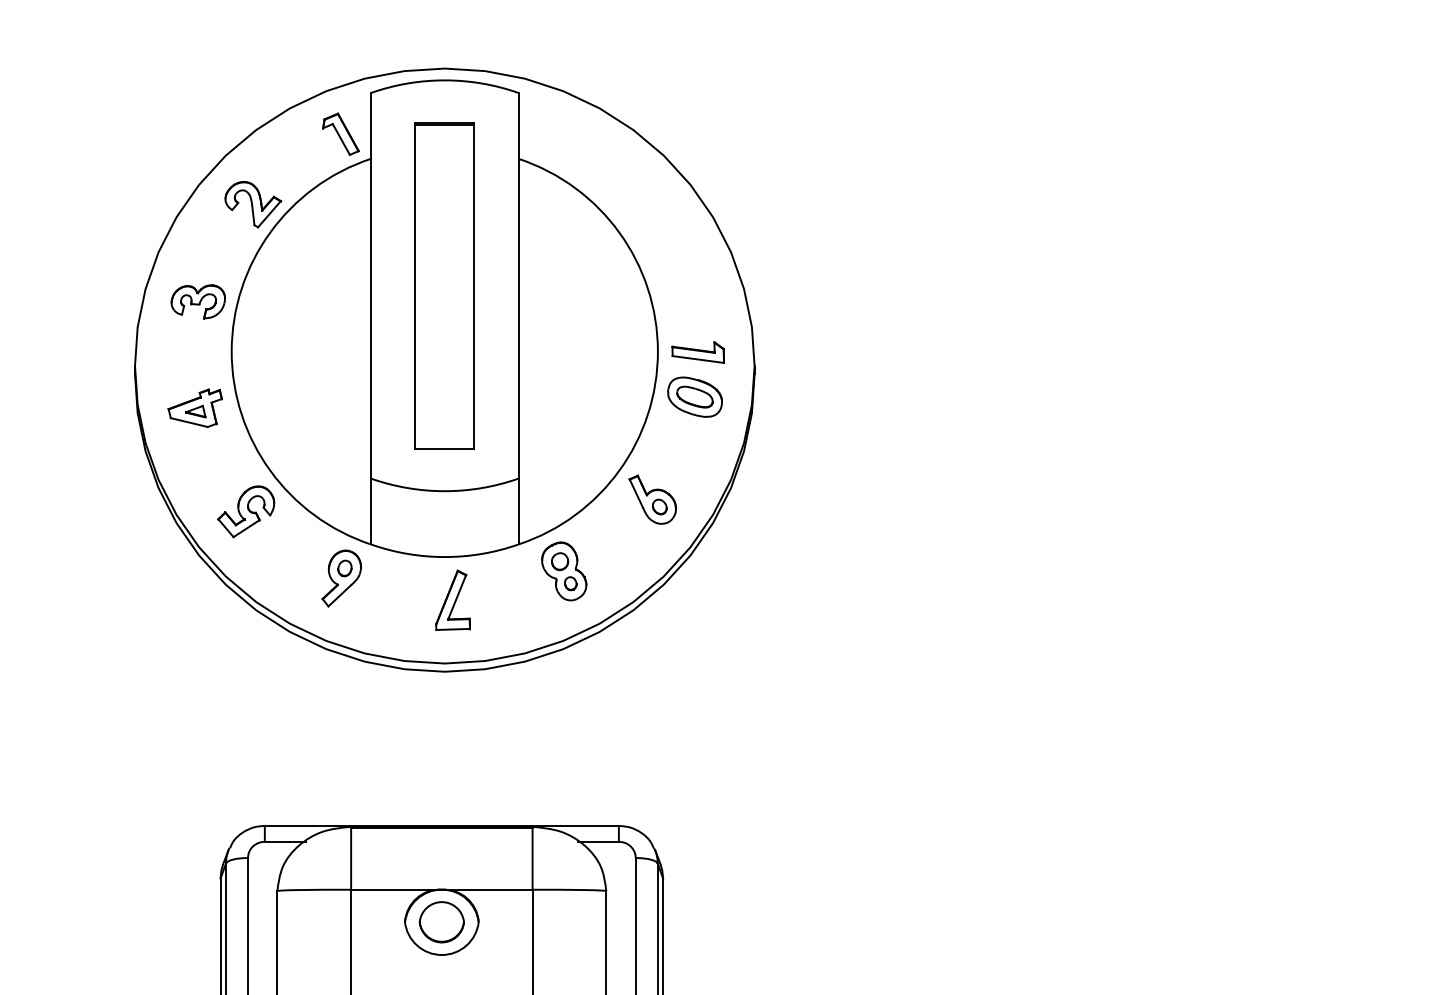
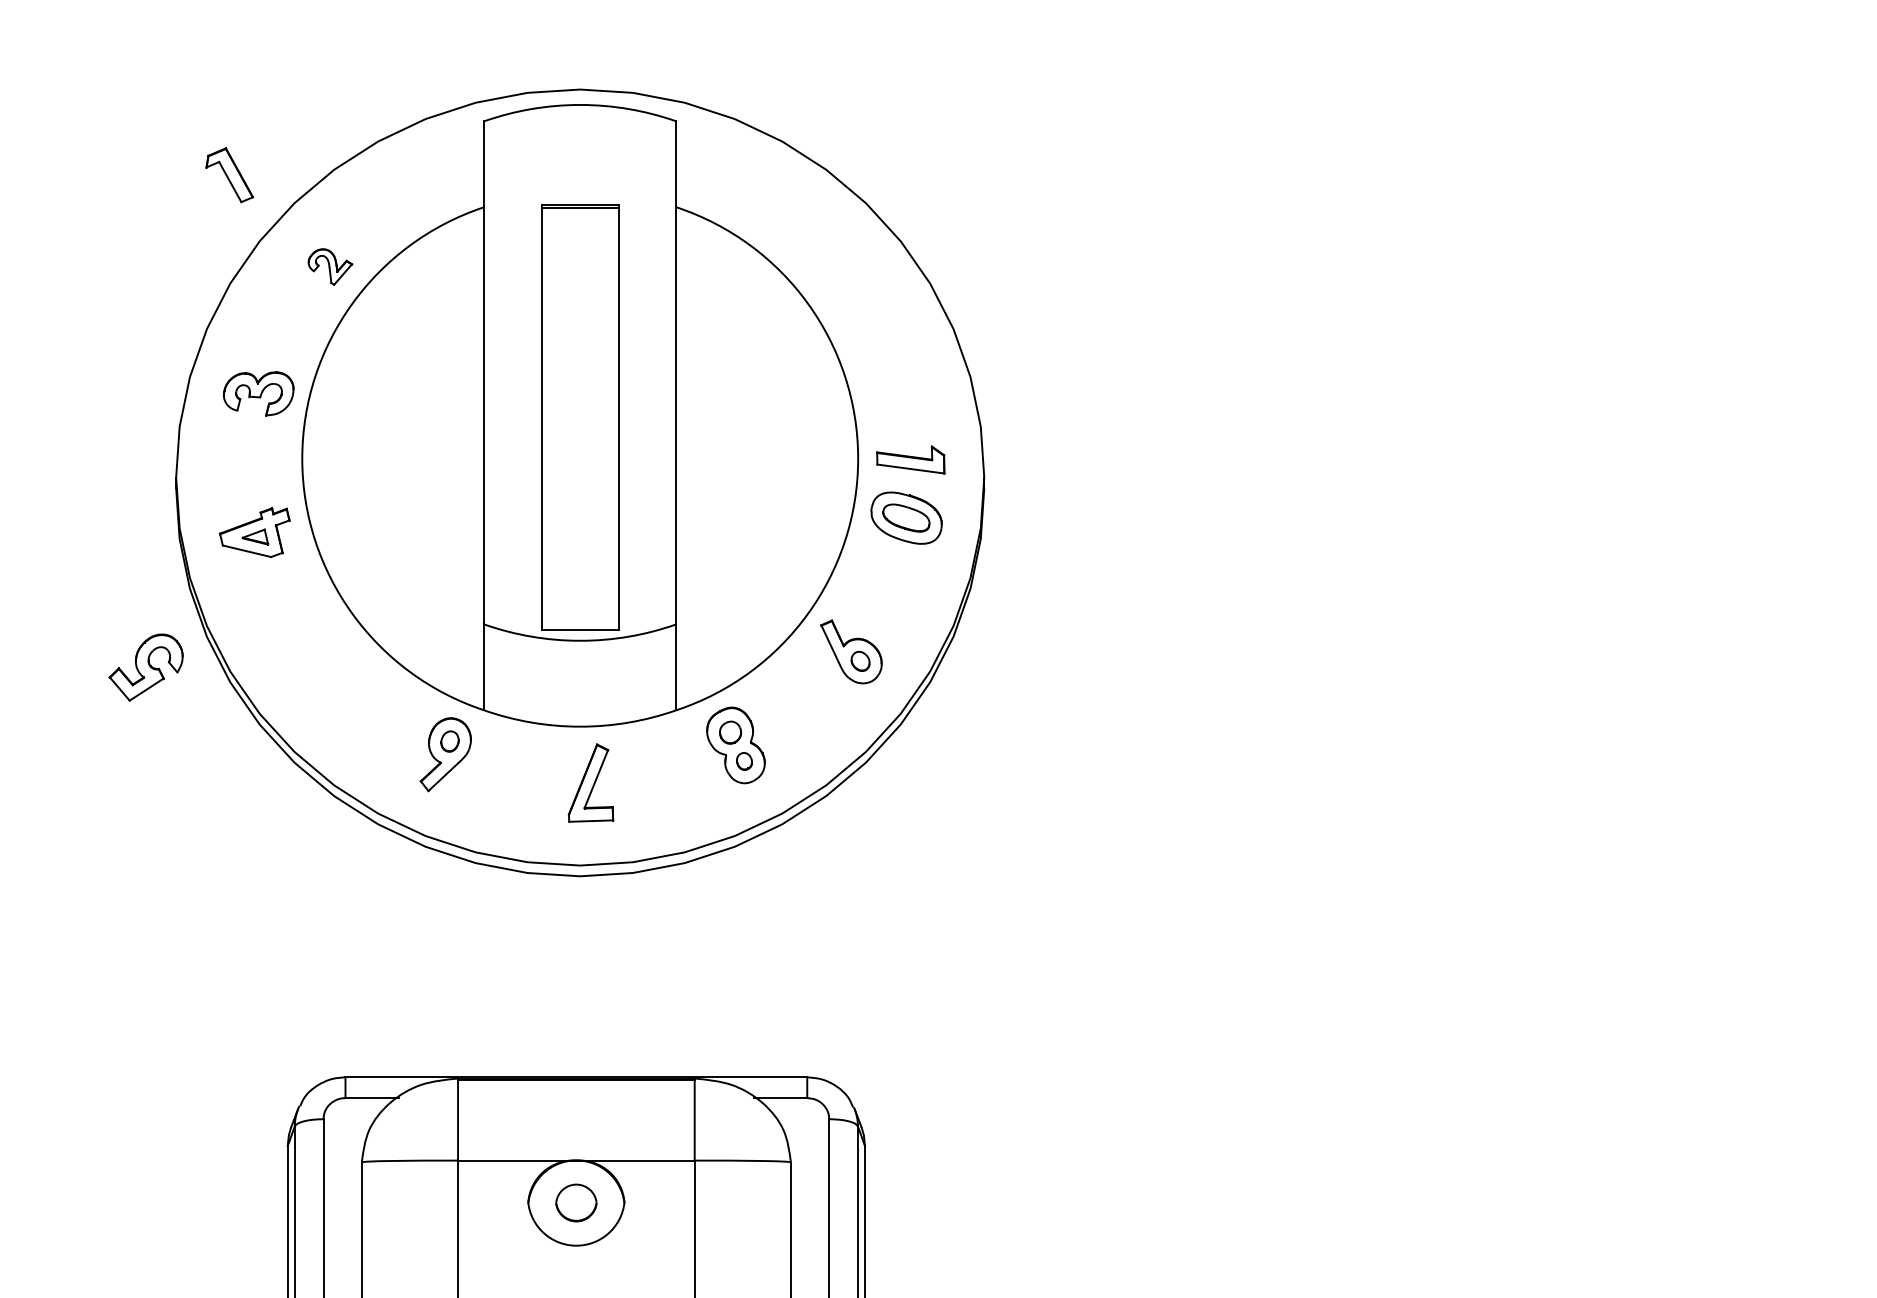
part: (340, 134) -> (229, 175), moved
part: (253, 204) -> (330, 266), size x0.6
part: (445, 285) -> (580, 417), moved
part: (245, 511) -> (145, 667), moved
part: (441, 921) -> (576, 1202), size x0.7

